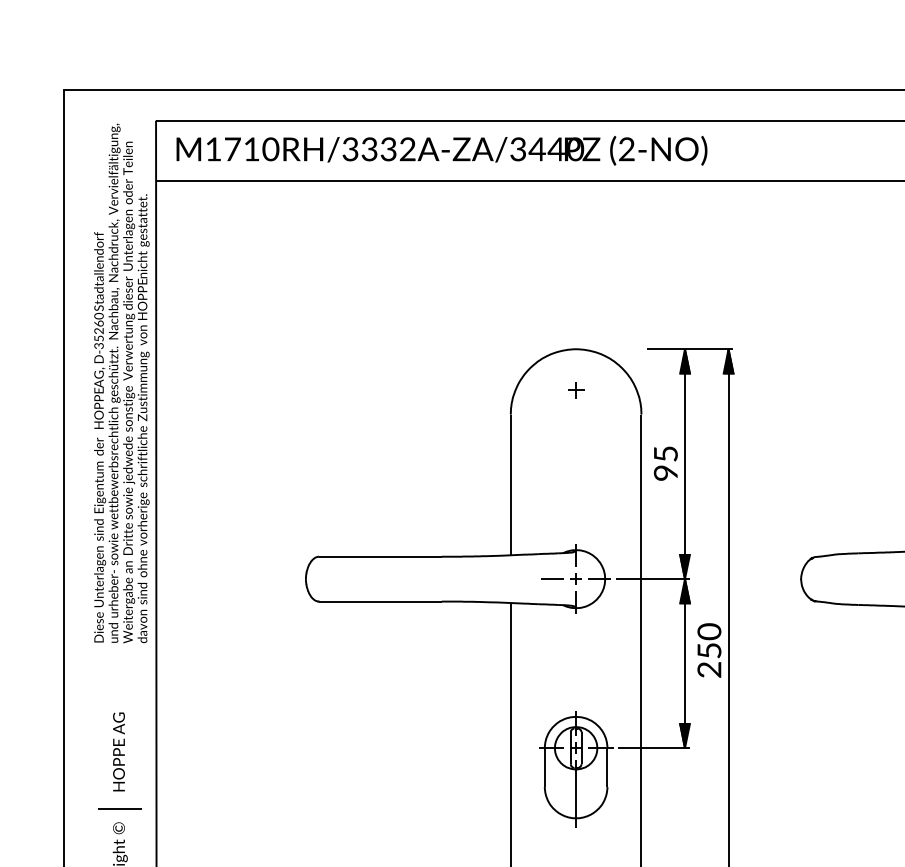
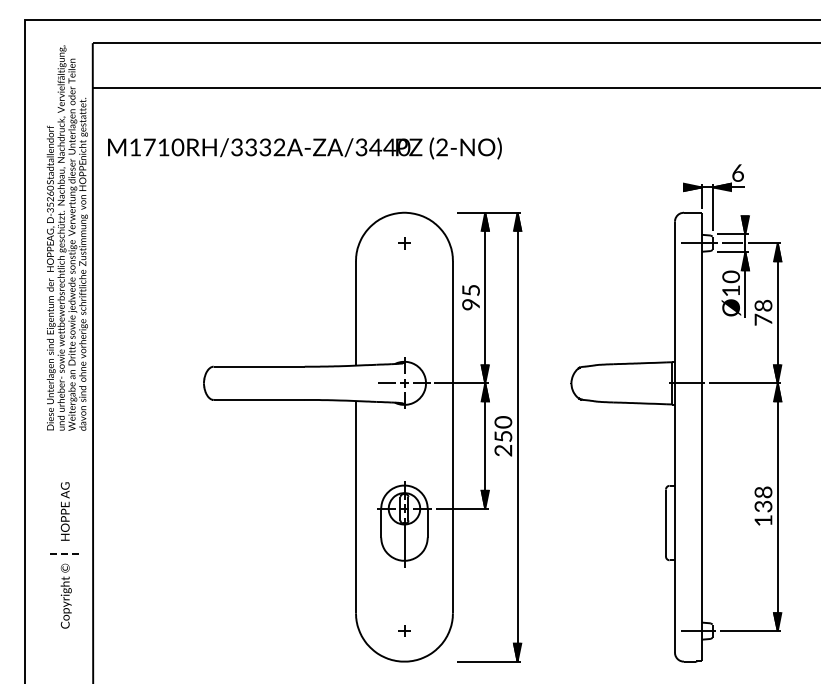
text: (441, 150) -> (304, 148), moved
line: (120, 808) -> (66, 553), solid -> dashed

